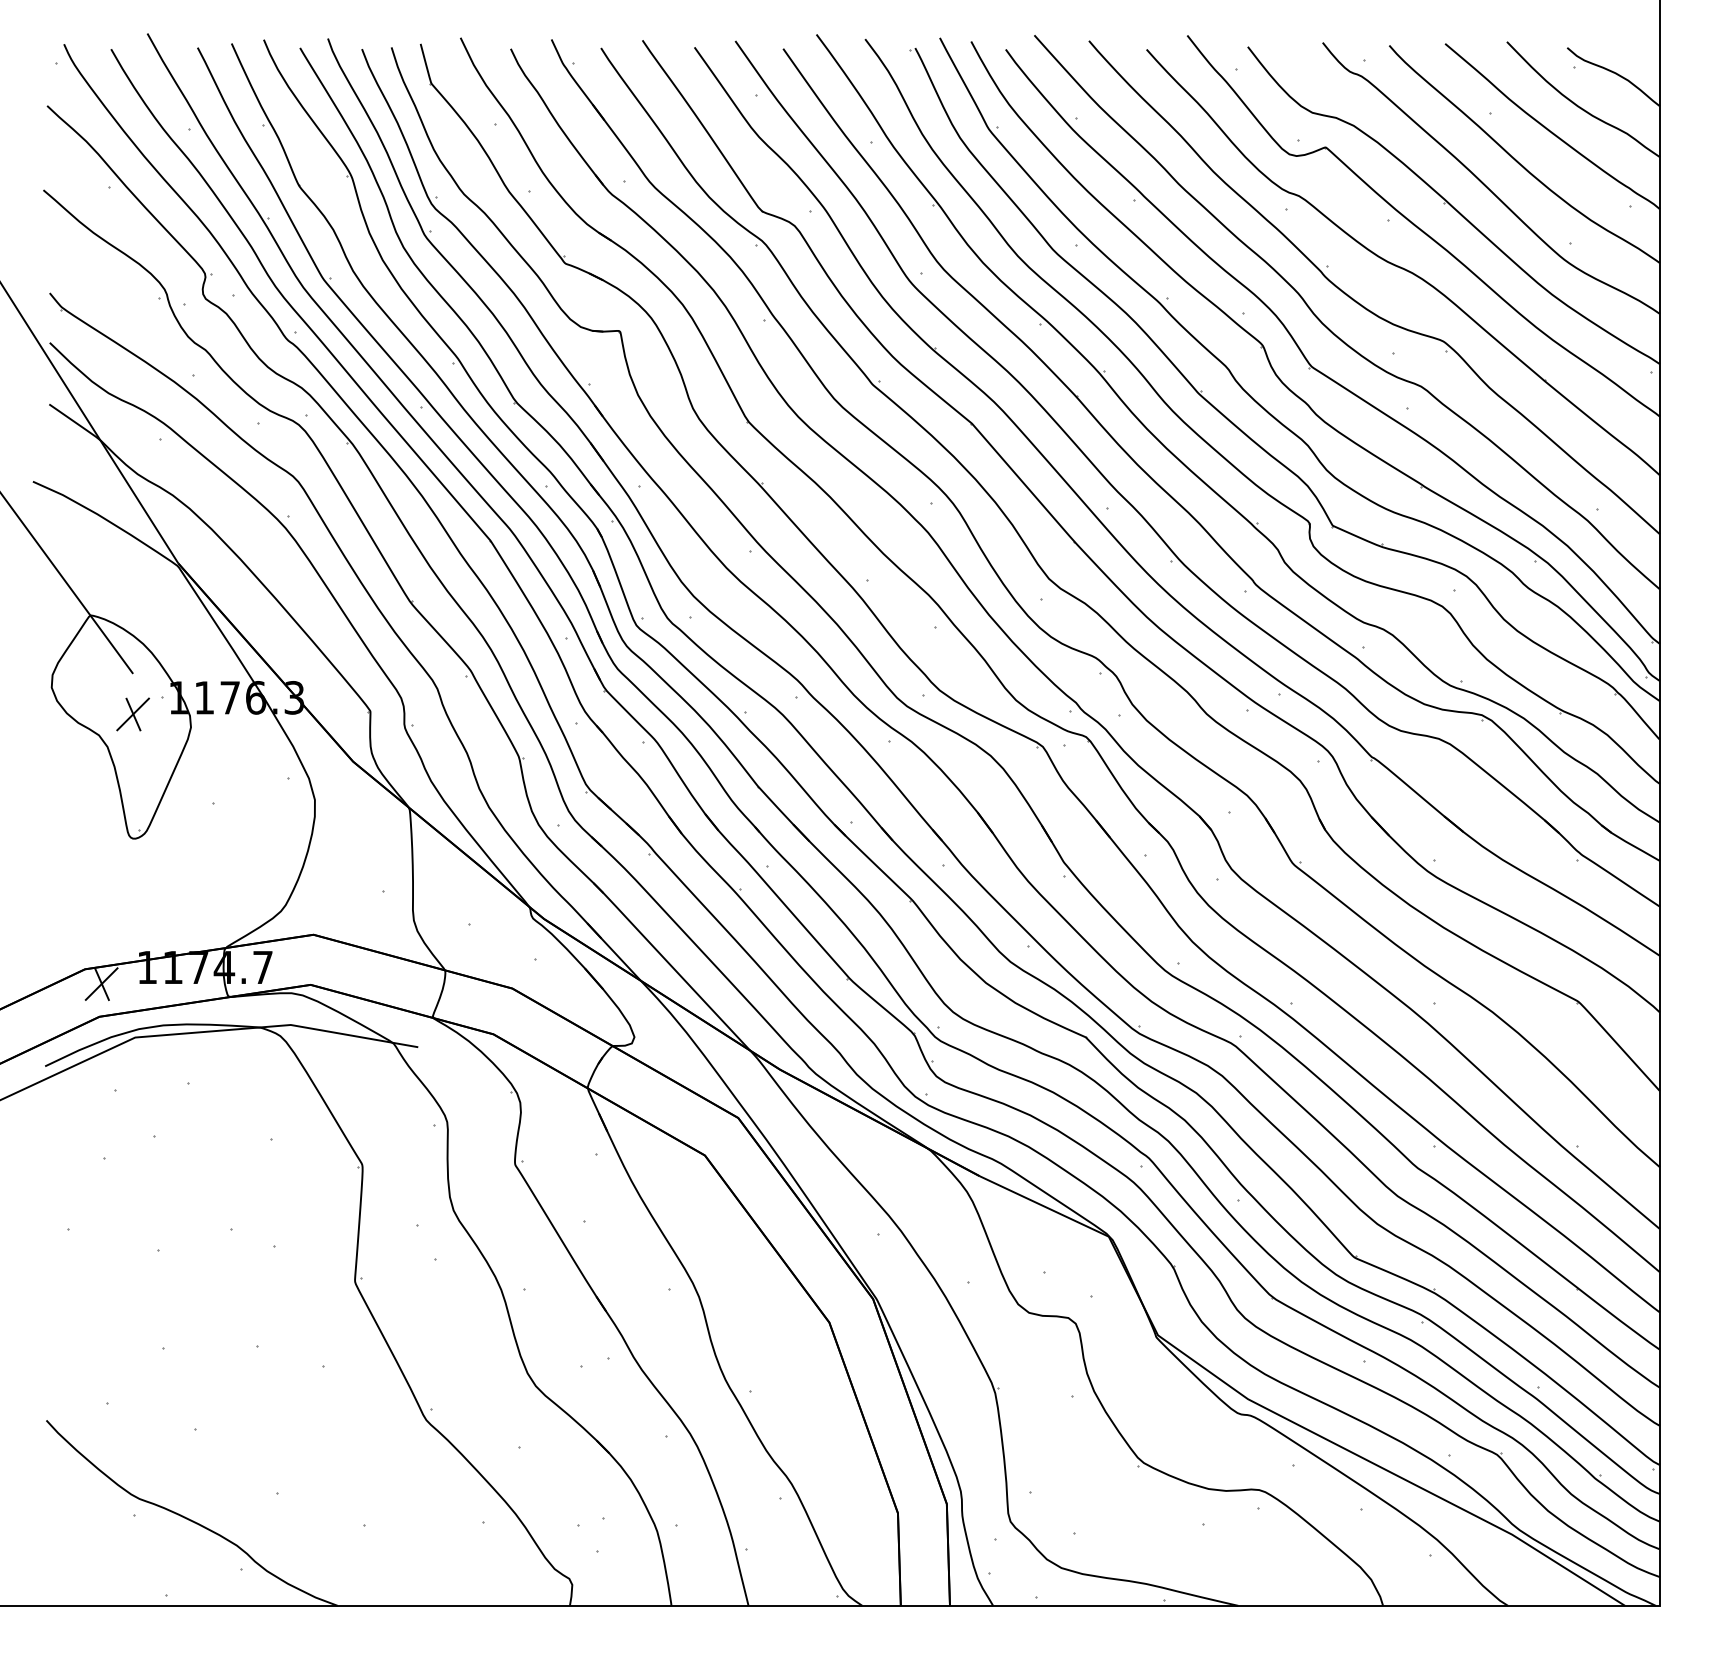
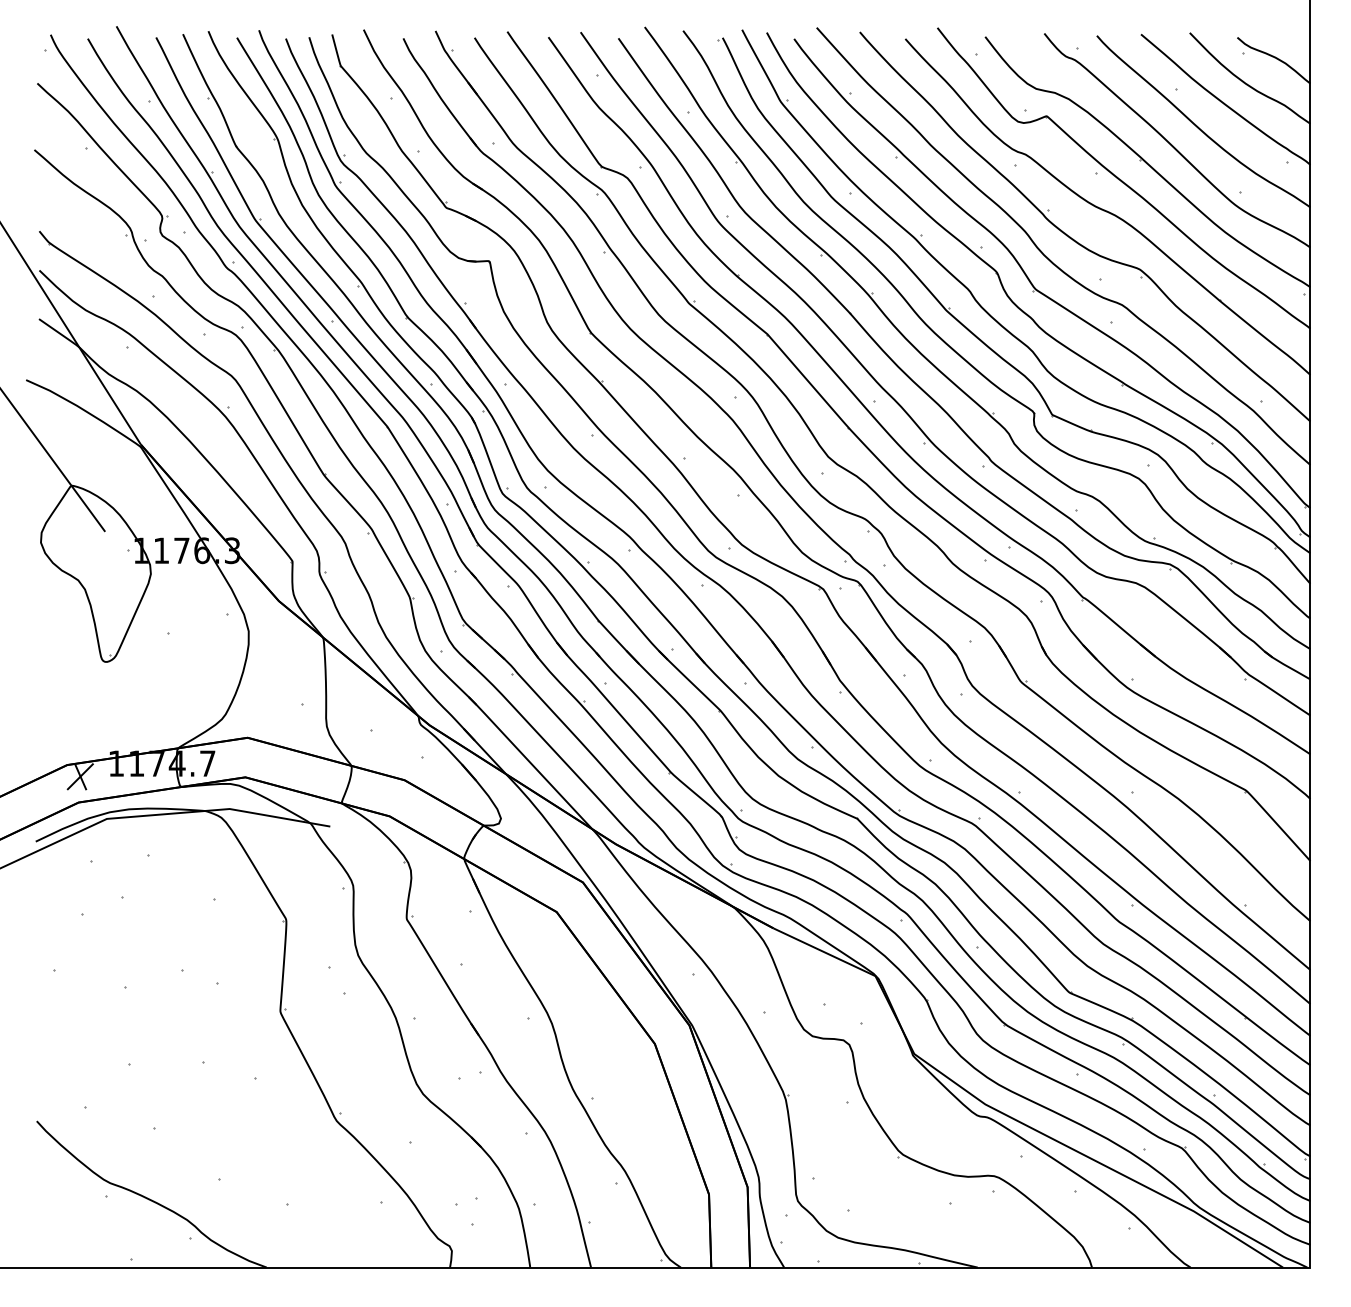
part: (132, 713) -> (104, 563), removed

